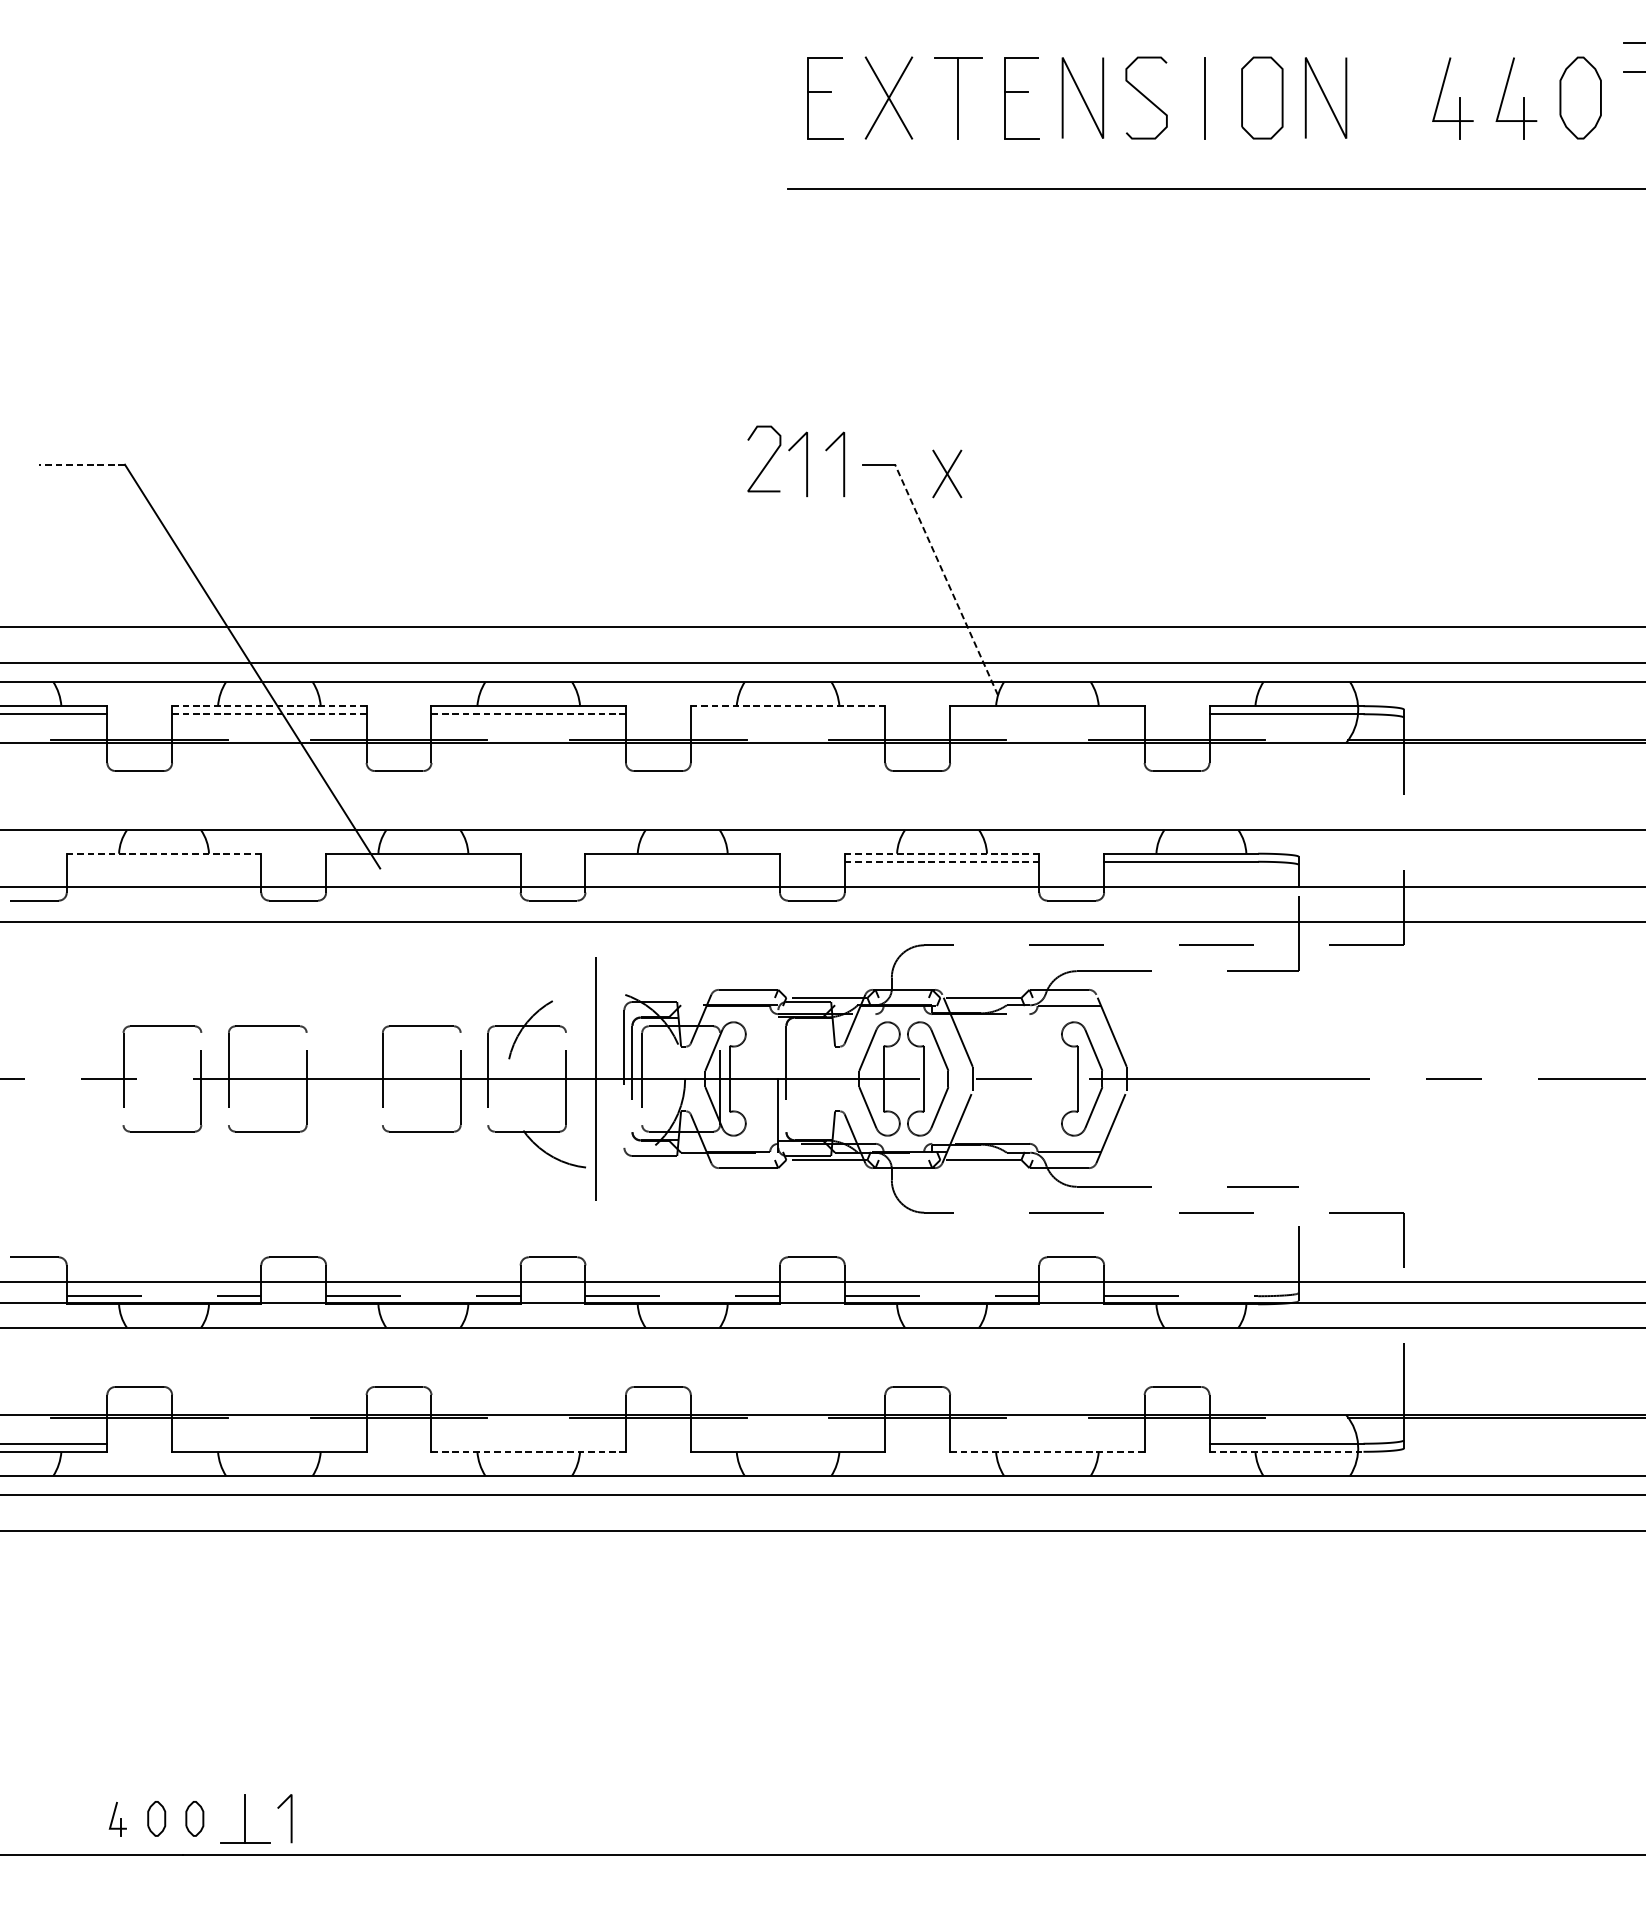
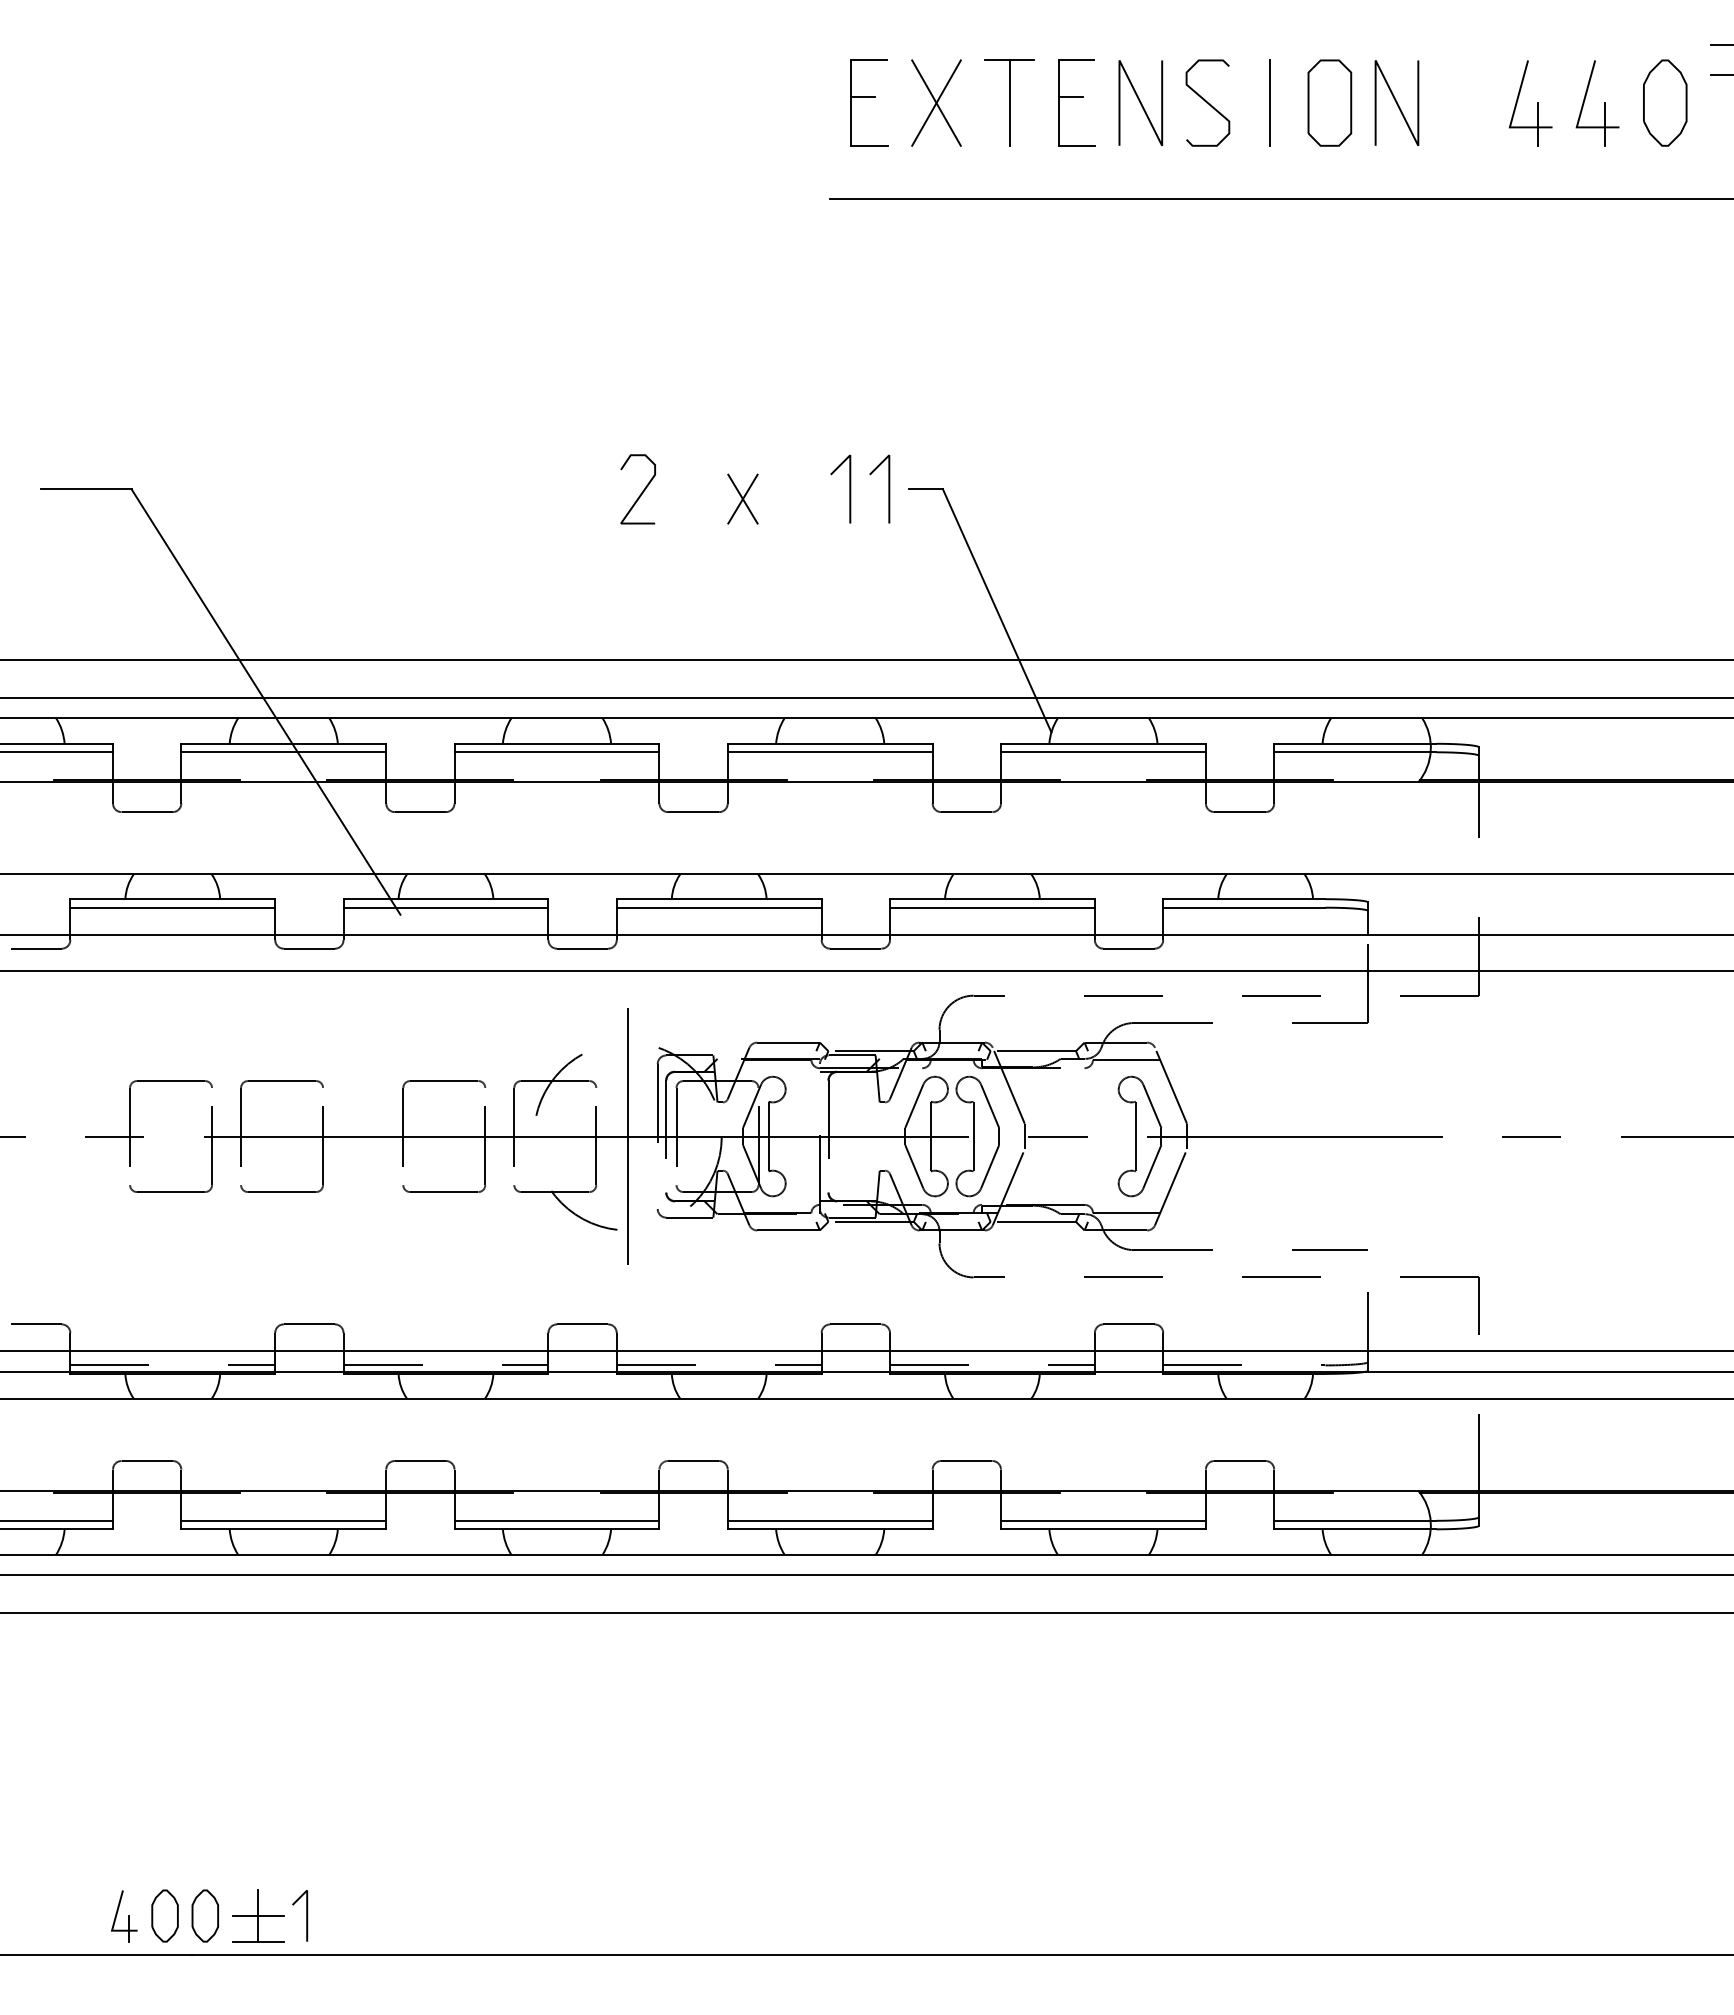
curve: (767, 461) -> (641, 492), moved
line: (81, 464) -> (85, 489), dashed -> solid
part: (946, 473) -> (742, 498), moved
line: (946, 579) -> (997, 610), dashed -> solid
line: (270, 705) -> (284, 743), dashed -> solid
line: (788, 705) -> (830, 743), dashed -> solid
line: (270, 714) -> (284, 752), dashed -> solid
line: (529, 714) -> (557, 752), dashed -> solid
line: (787, 714) -> (829, 752), added
line: (1046, 714) -> (1102, 752), added
line: (164, 853) -> (173, 899), dashed -> solid
line: (942, 853) -> (992, 899), dashed -> solid
line: (163, 861) -> (172, 907), added
line: (422, 861) -> (445, 907), added
line: (682, 861) -> (718, 907), added
line: (942, 861) -> (992, 907), dashed -> solid
line: (269, 1443) -> (283, 1520), added
line: (528, 1443) -> (556, 1520), added
line: (787, 1443) -> (829, 1520), added
line: (1046, 1443) -> (1102, 1520), added
line: (529, 1451) -> (557, 1529), dashed -> solid
line: (1047, 1451) -> (1103, 1529), dashed -> solid
line: (1286, 1451) -> (1355, 1529), dashed -> solid
part: (156, 1818) -> (164, 1915), size x1.43
part: (194, 1818) -> (204, 1915), size x1.43
part: (118, 1819) -> (124, 1916), size x1.43
line: (245, 1819) -> (258, 1916), added

